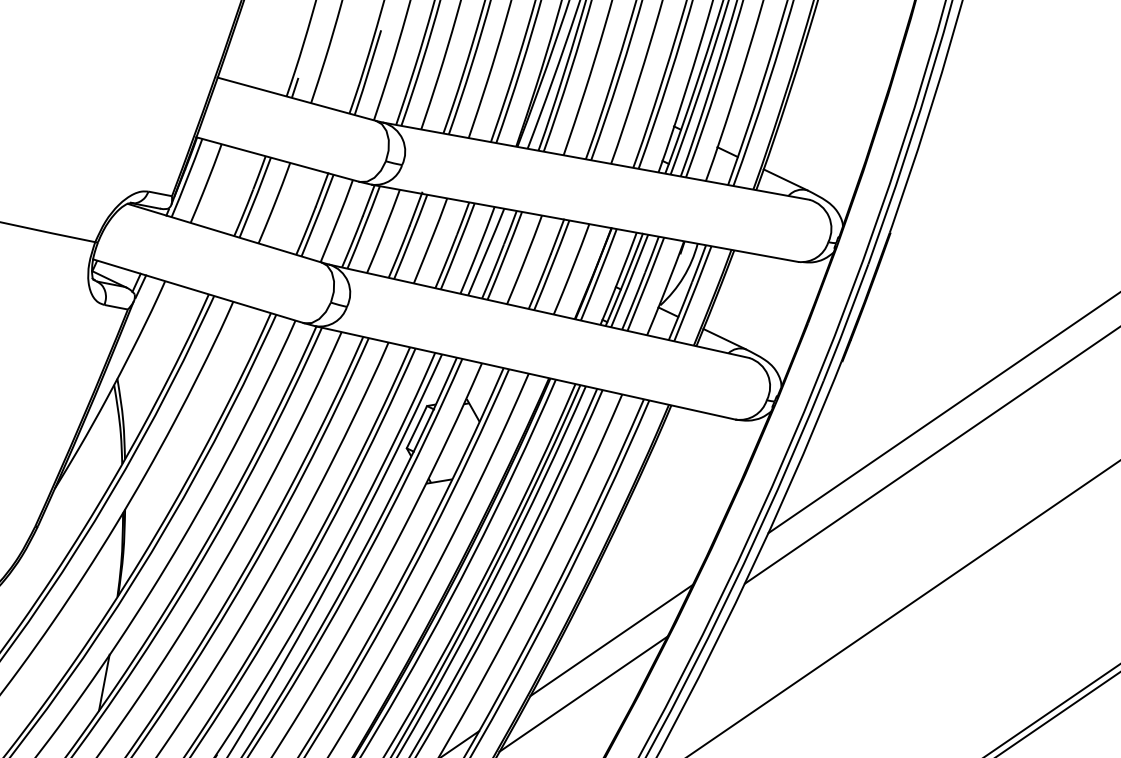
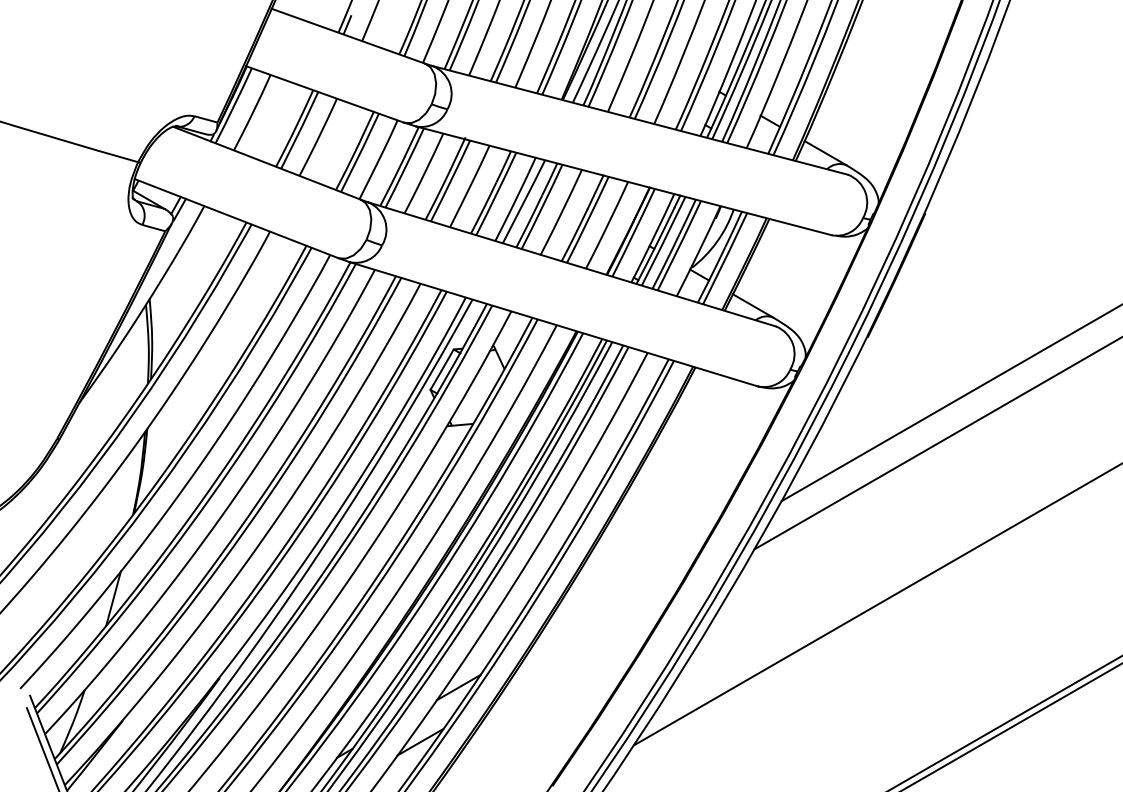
line: (611, 640) -> (618, 595), removed
line: (583, 693) -> (586, 645), removed

